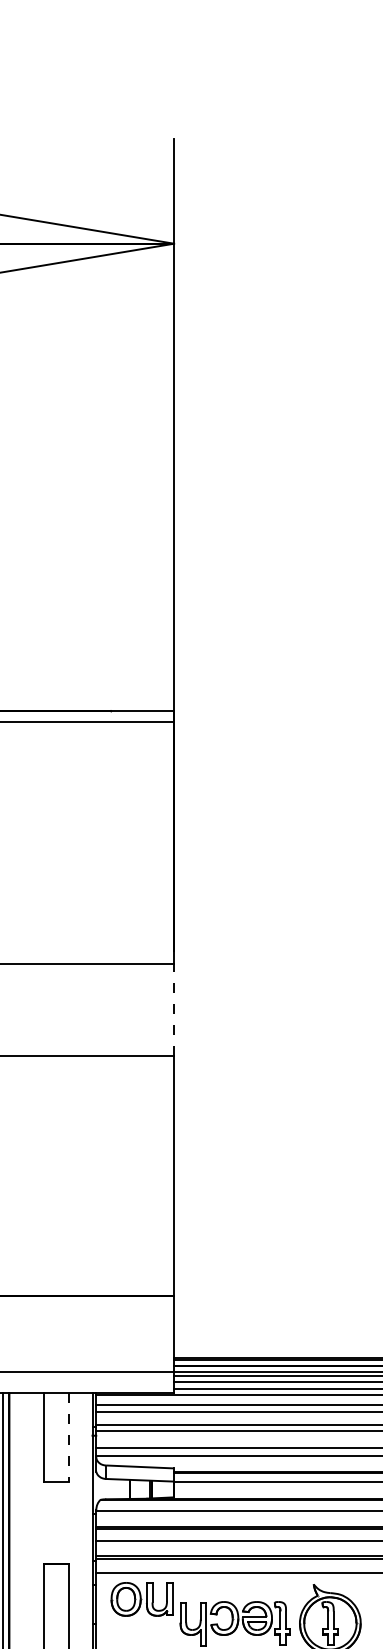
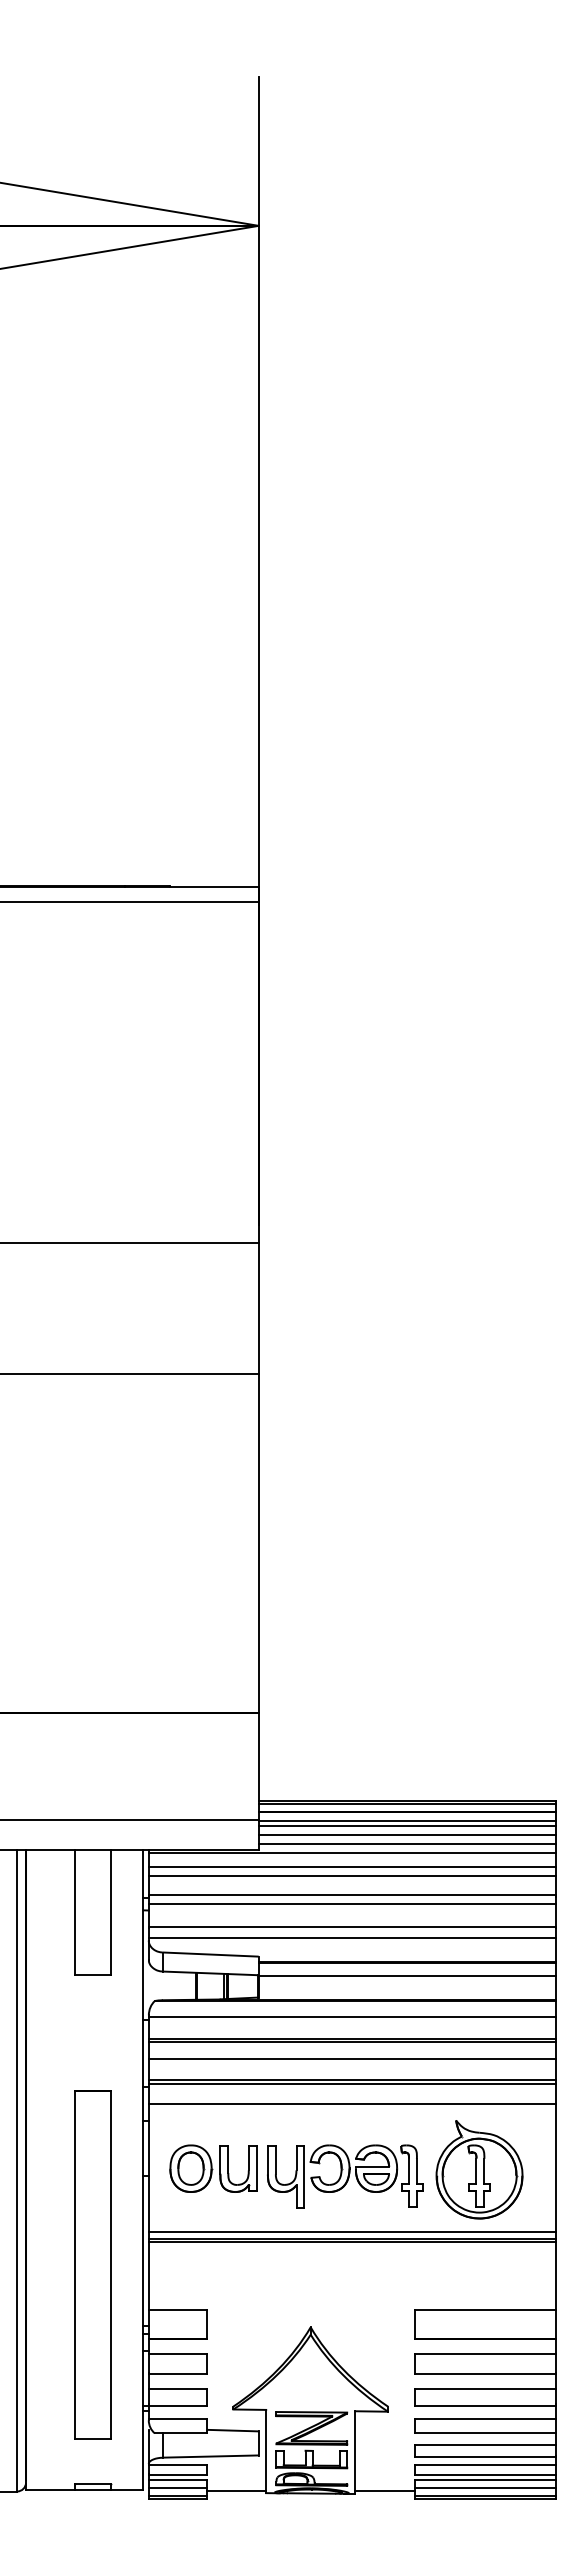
line: (173, 1009) -> (258, 1308), dashed -> solid
line: (69, 1437) -> (110, 1912), dashed -> solid
part: (142, 1599) -> (213, 2168), moved

